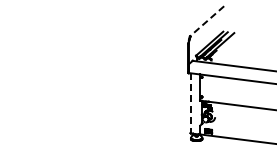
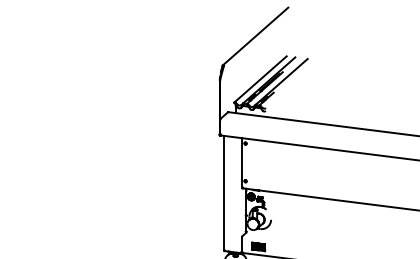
line: (207, 21) -> (256, 36), dashed -> solid
line: (190, 103) -> (223, 193), dashed -> solid

